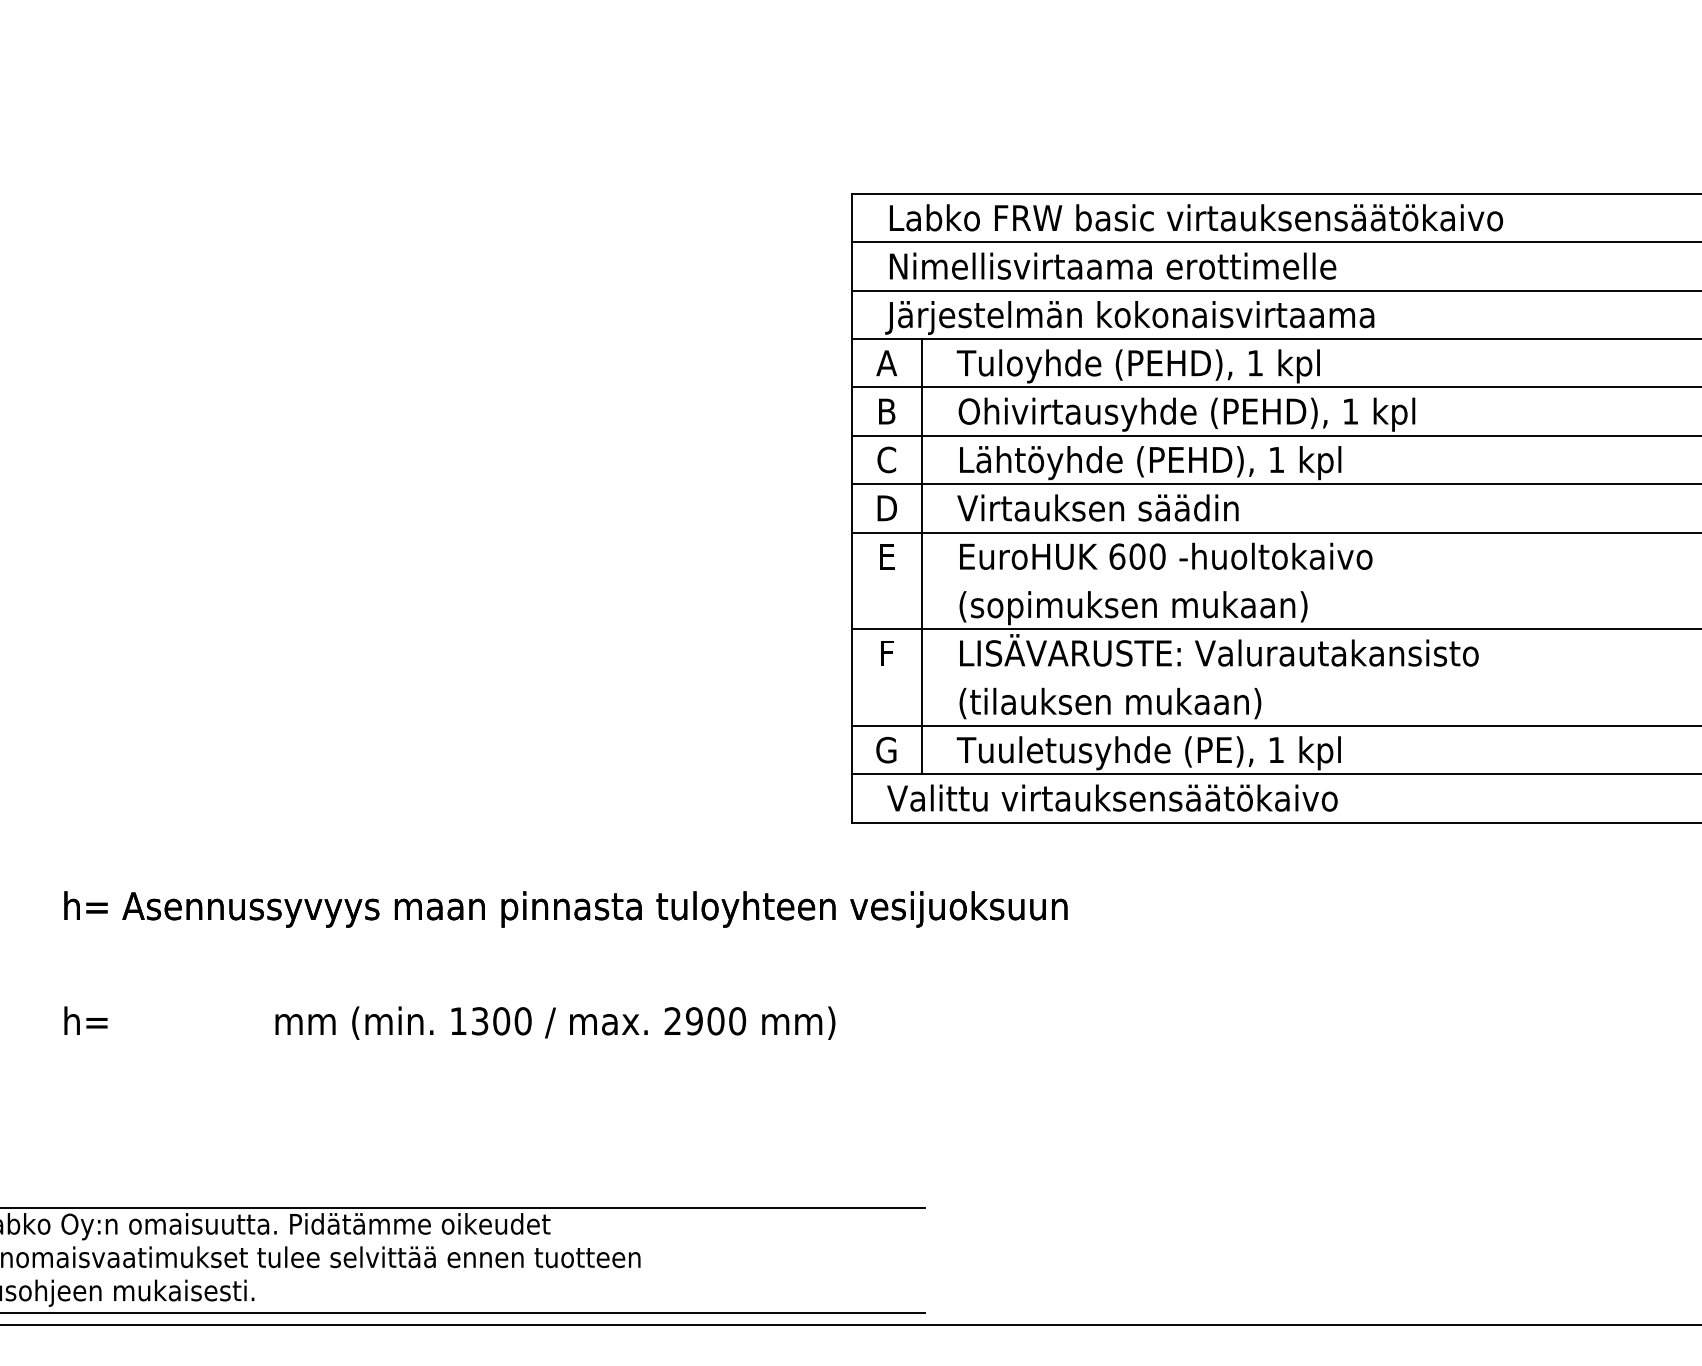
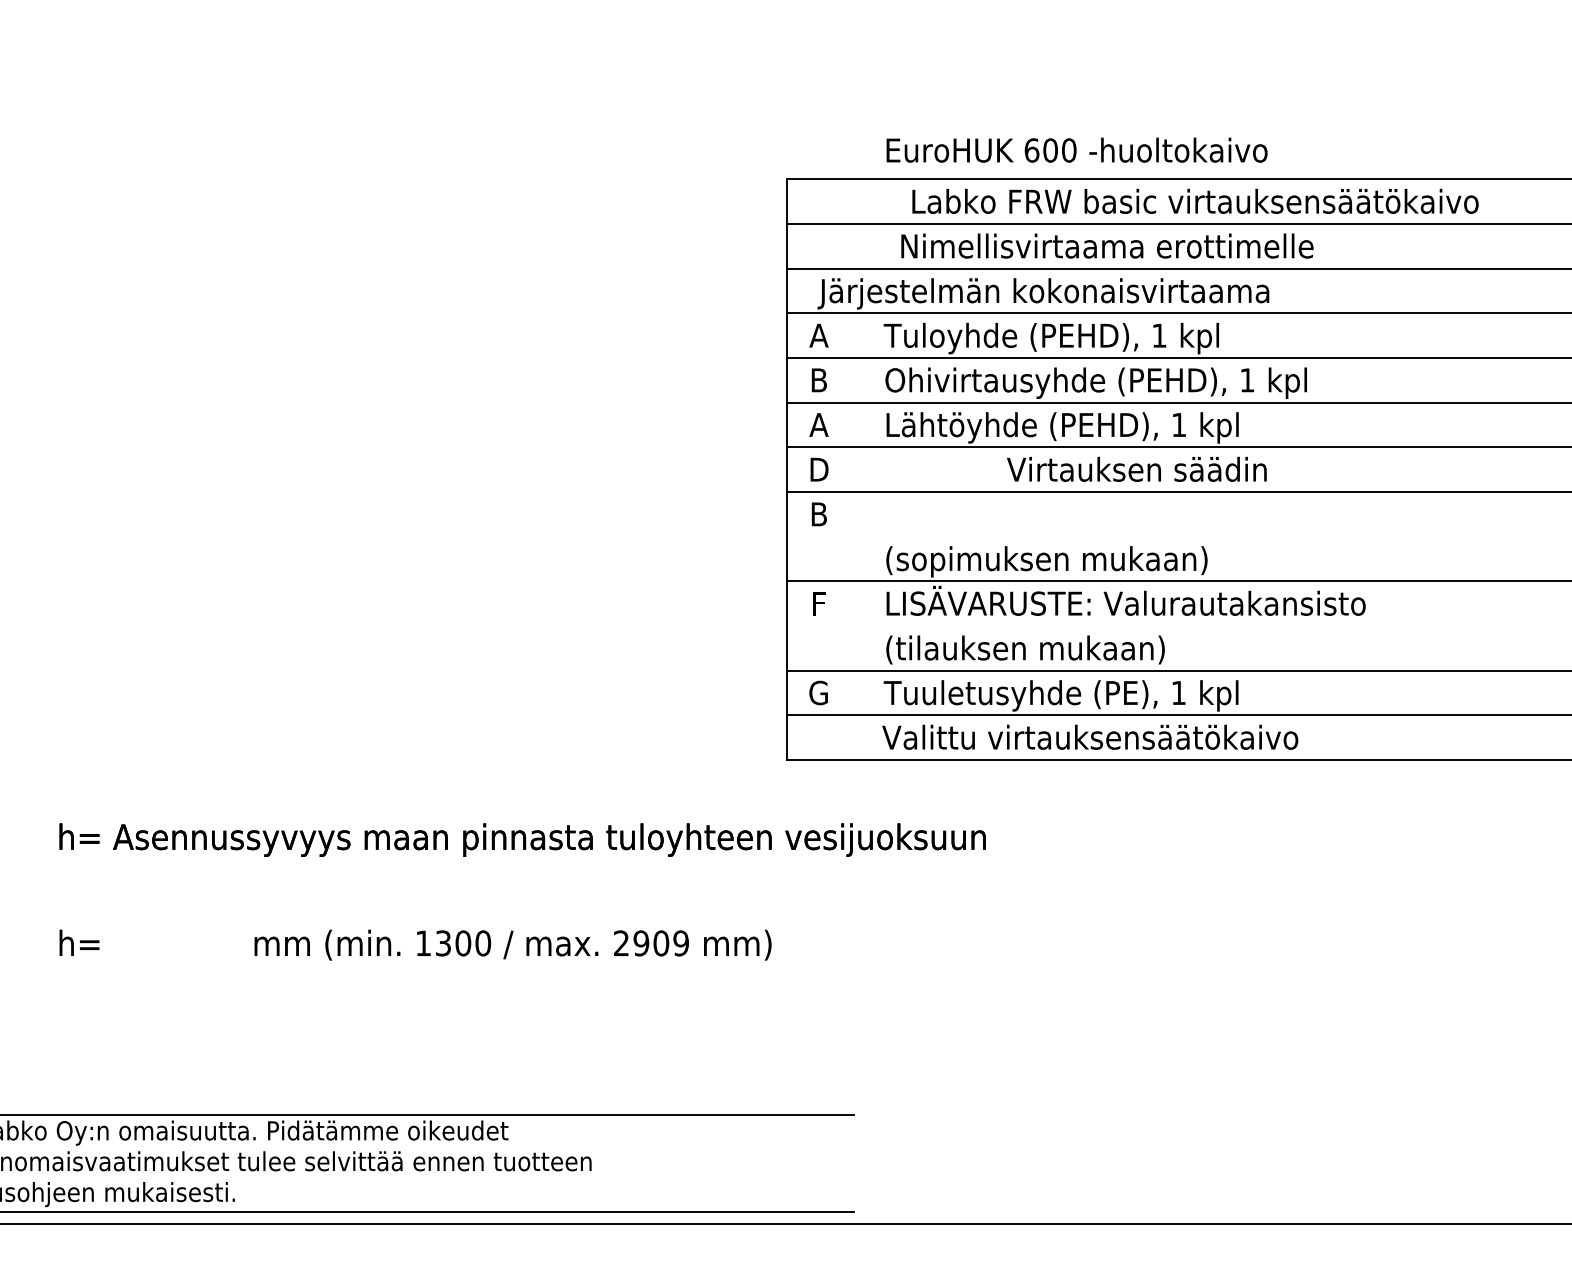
text: (1196, 217) -> (1195, 201), moved
text: (1113, 265) -> (1107, 245), moved
text: (886, 459) -> (818, 424), C -> A
text: (1097, 507) -> (1136, 468), moved
text: (1166, 555) -> (1077, 149), moved
text: (887, 556) -> (819, 514), E -> B
line: (921, 556) -> (851, 514), removed
text: (1112, 797) -> (1090, 736), moved
text: (737, 1021) -> (681, 943), 2900 -> 2909

